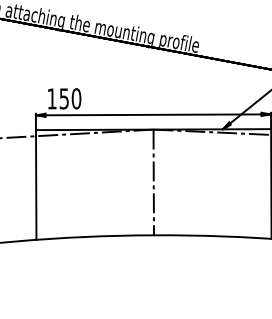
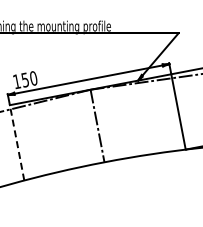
line: (36, 184) -> (17, 142), solid -> dashed

